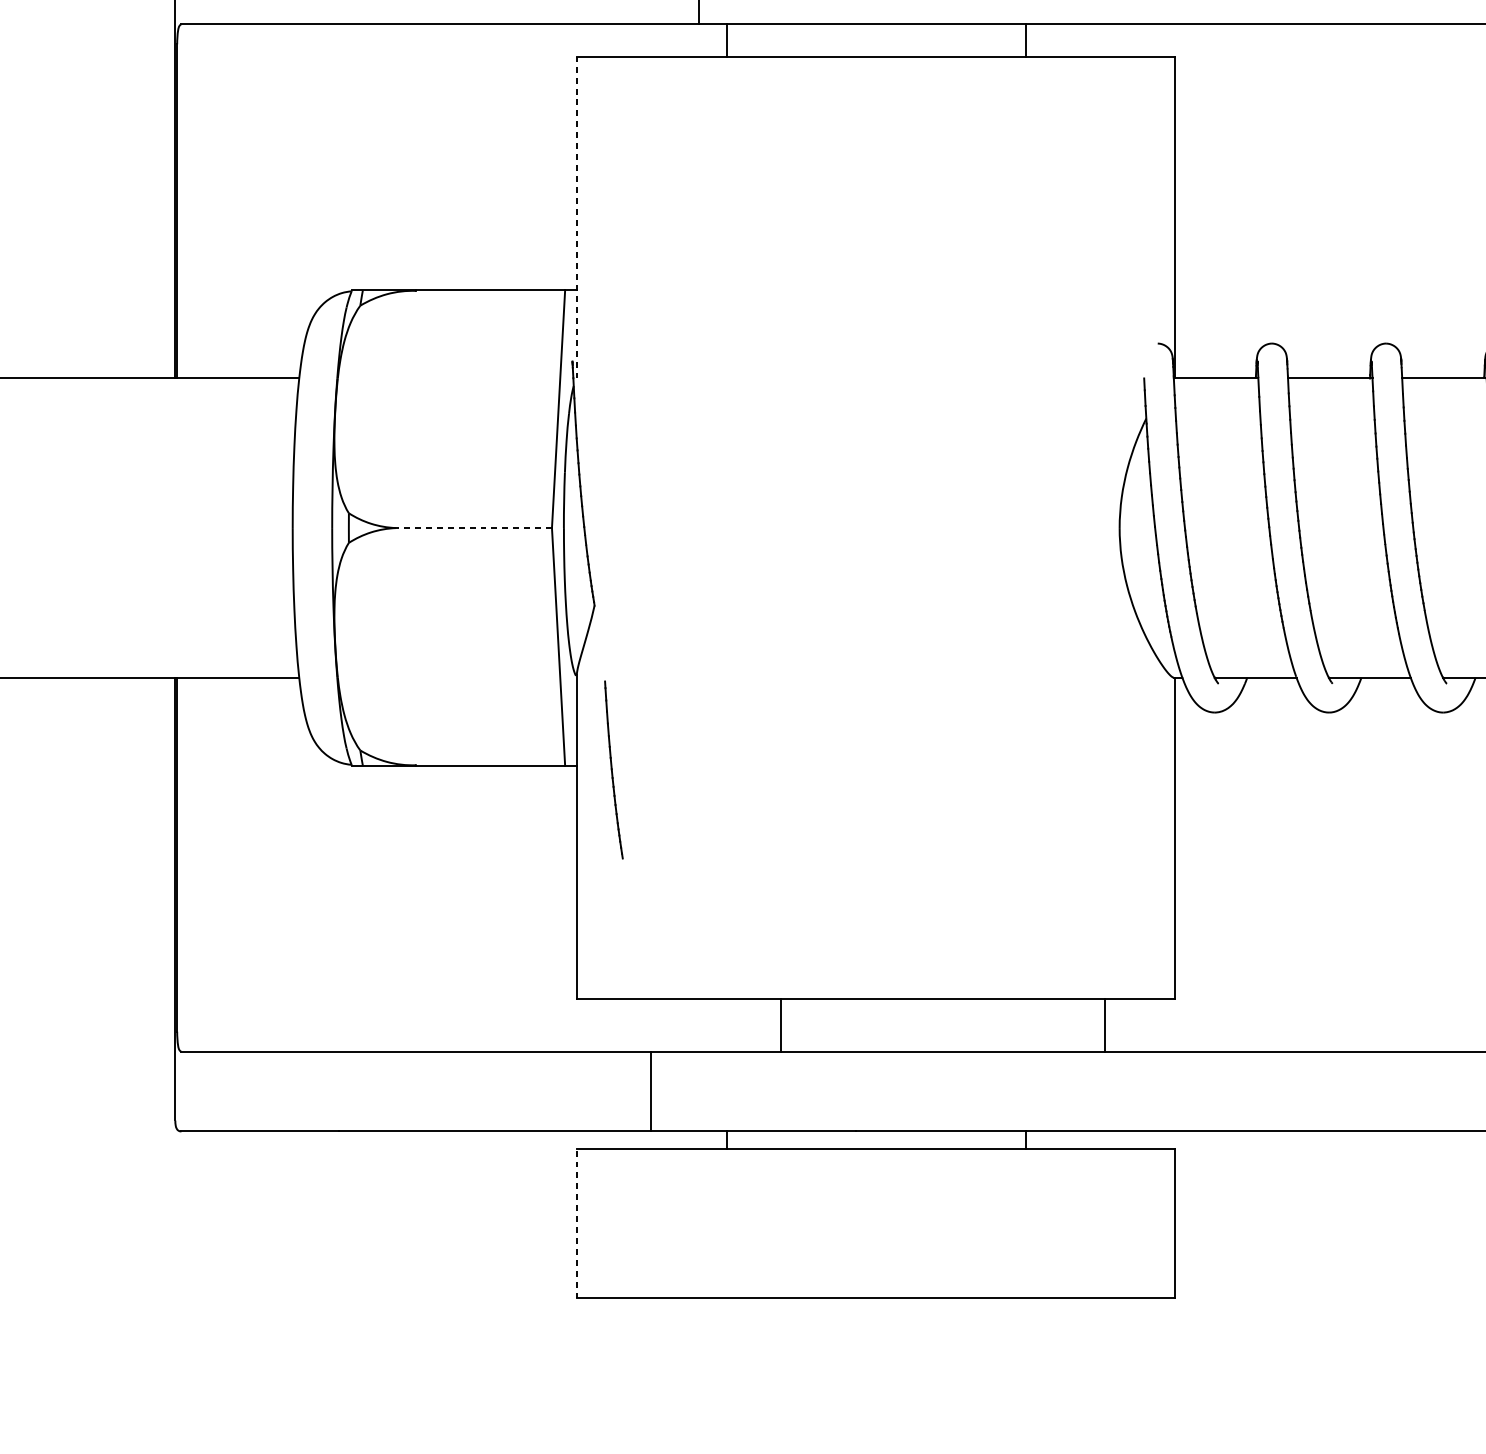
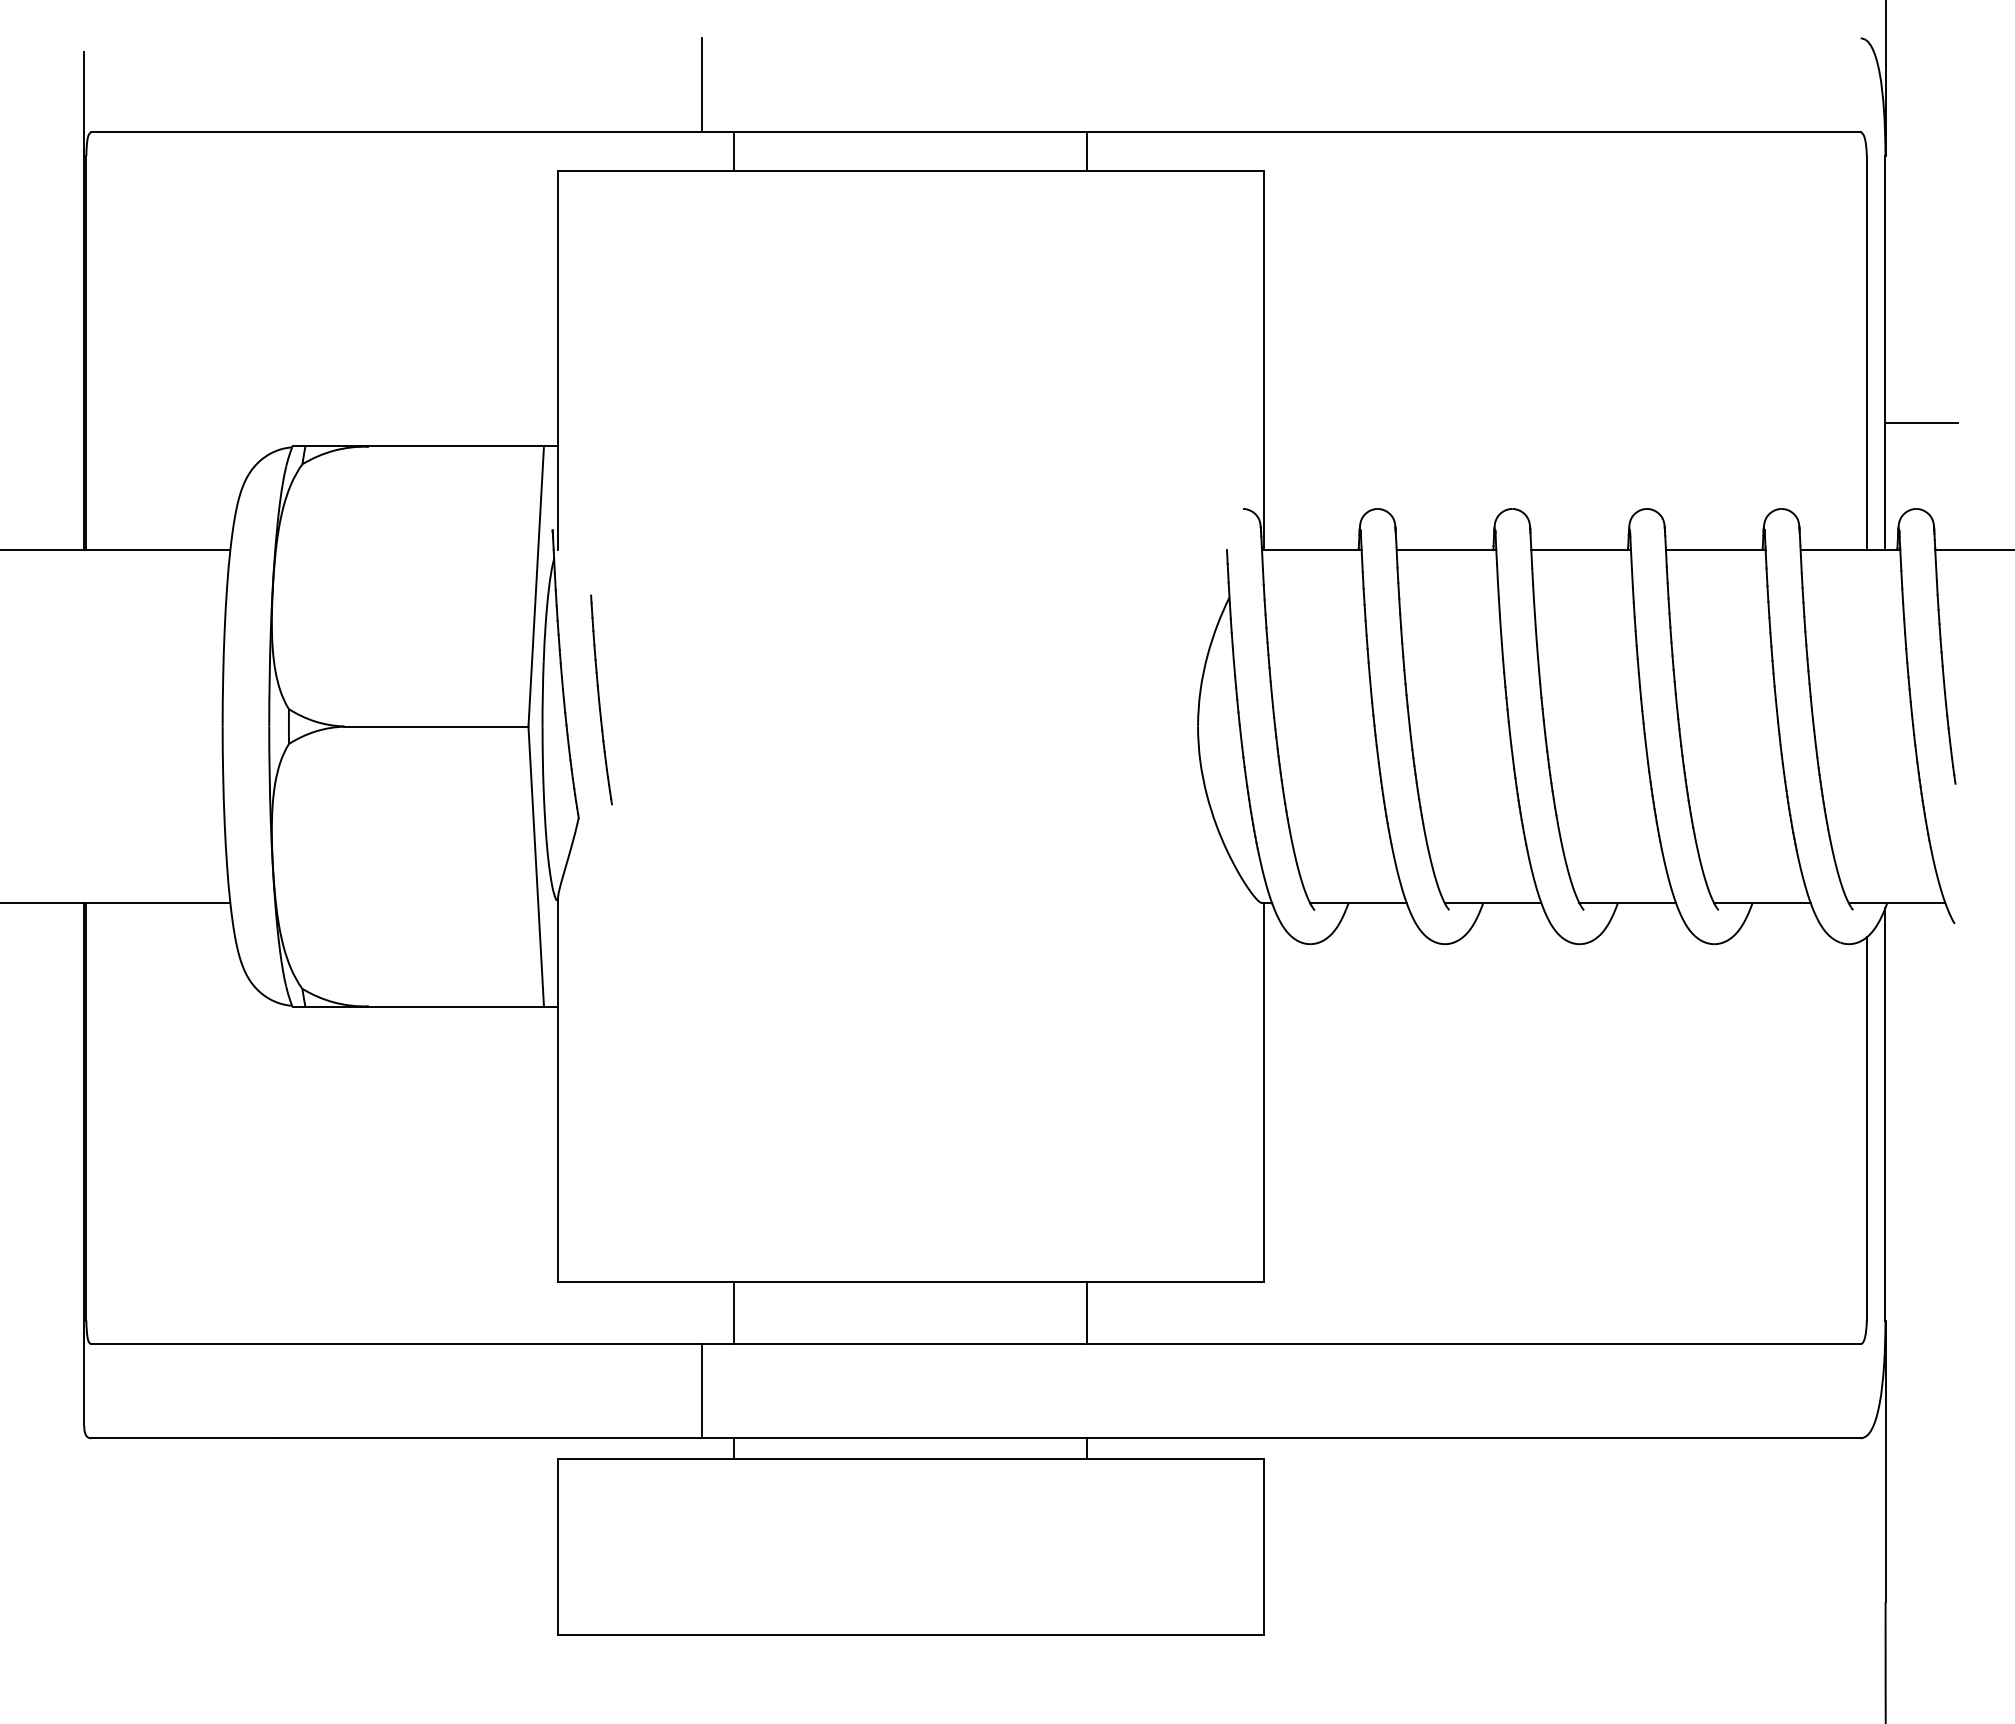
line: (576, 217) -> (557, 360), dashed -> solid
line: (474, 528) -> (436, 726), dashed -> solid
part: (613, 769) -> (601, 699), moved
line: (780, 1025) -> (734, 1313), moved
line: (1104, 1025) -> (1087, 1313), moved
line: (651, 1091) -> (701, 1391), moved
line: (576, 1223) -> (557, 1546), dashed -> solid

